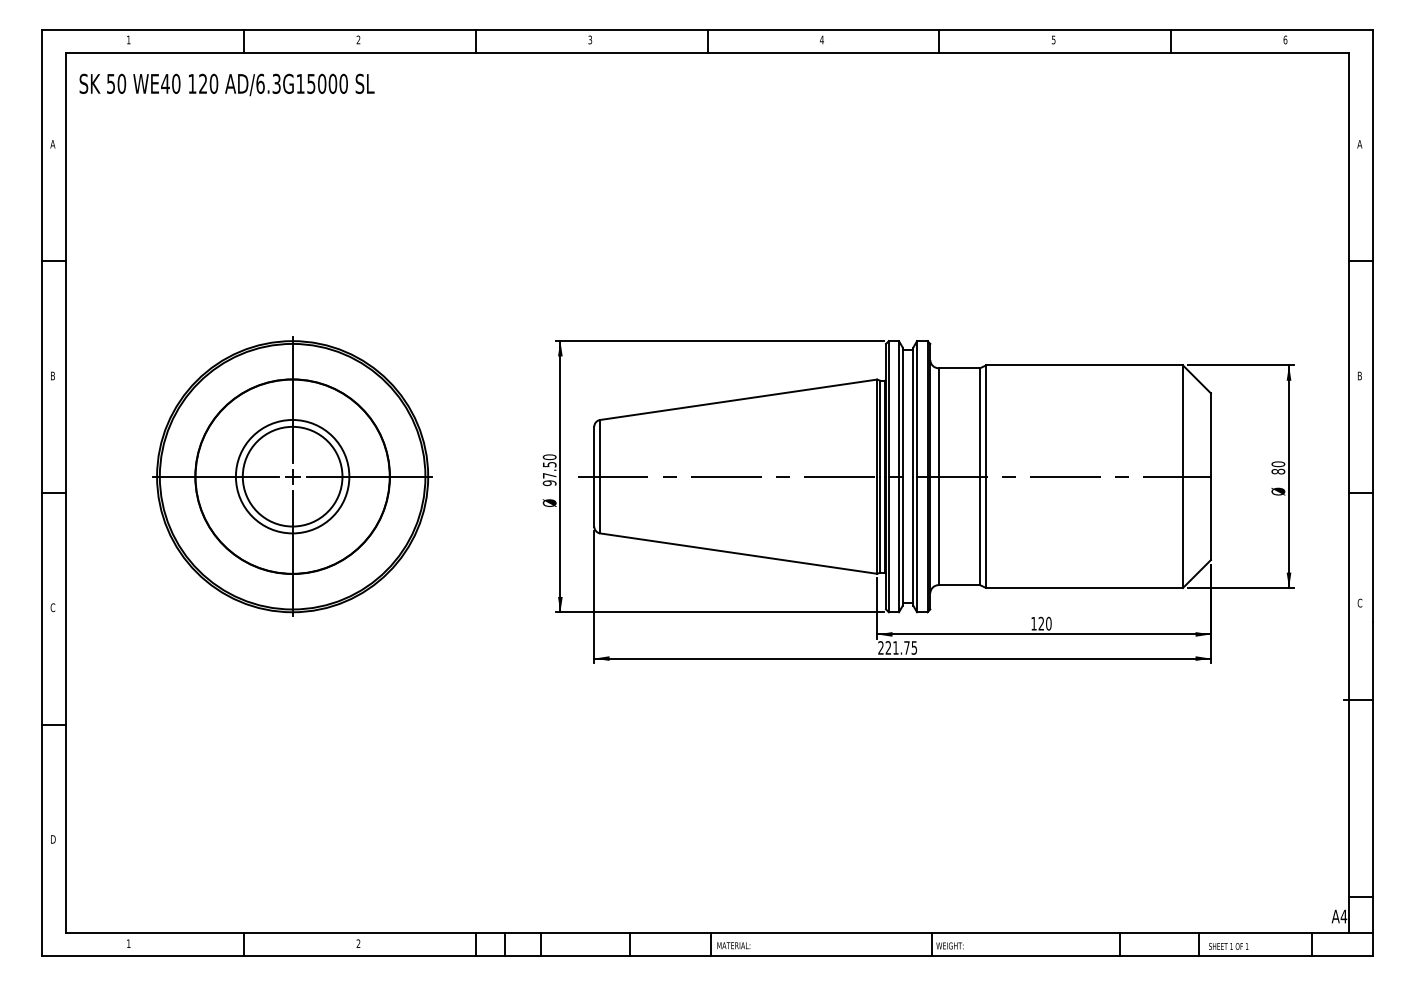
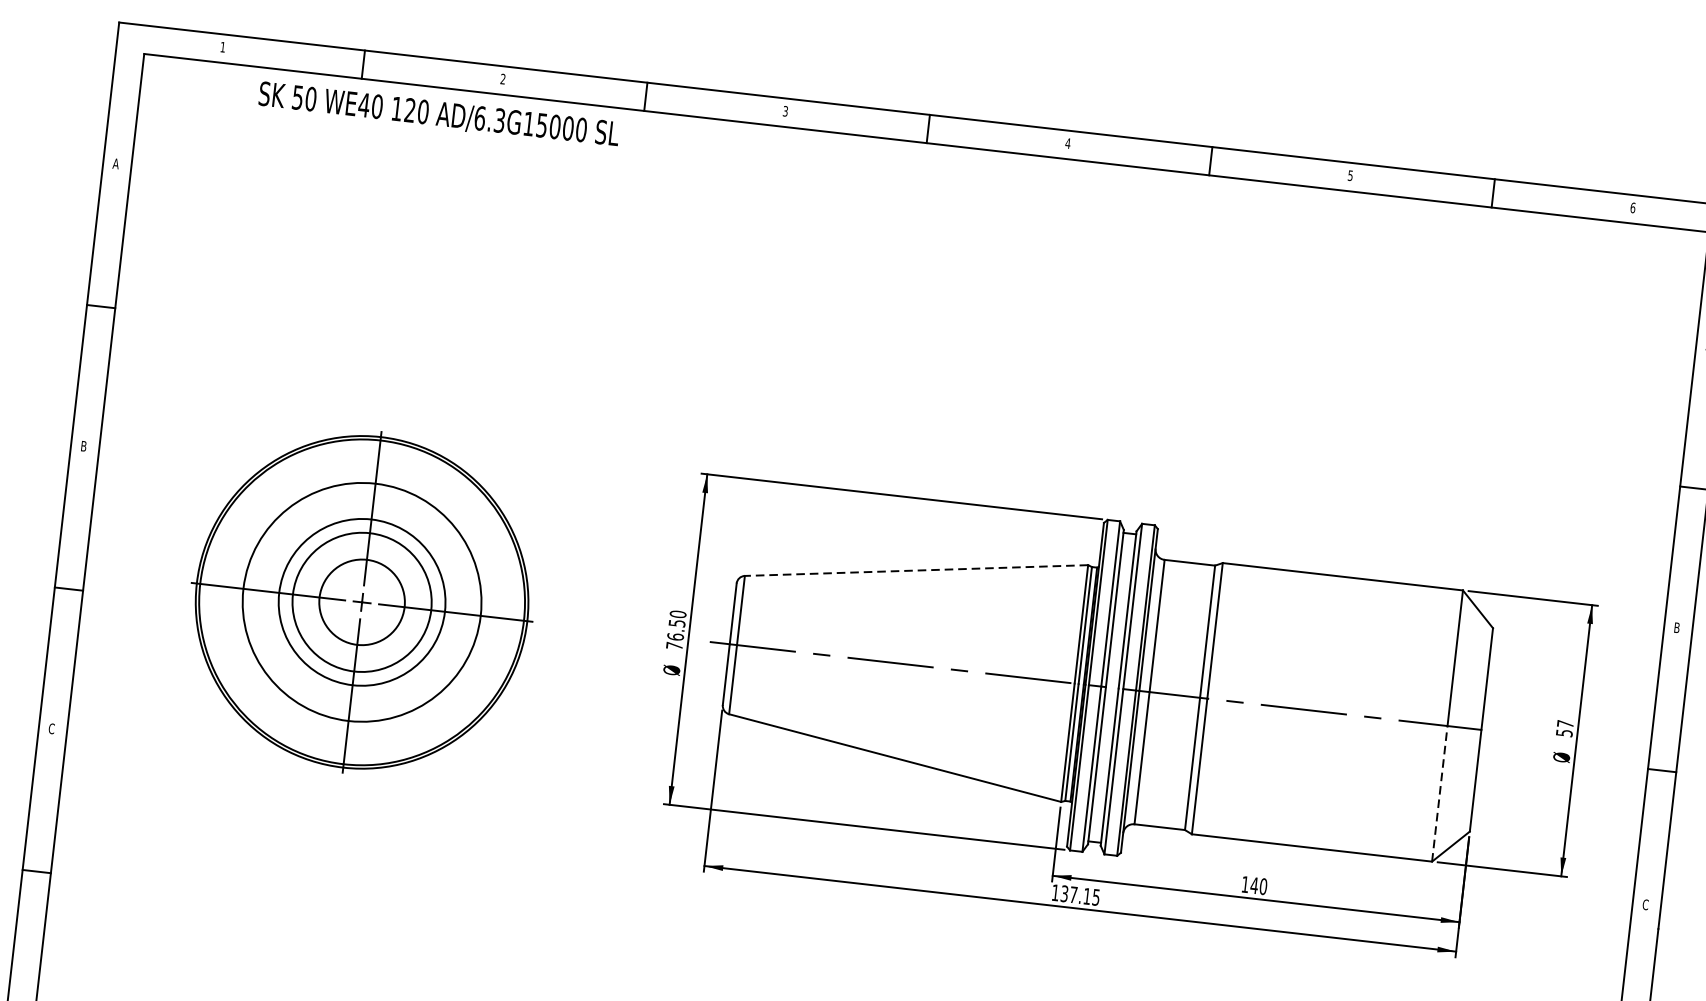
text: (226, 84) -> (438, 114), moved
line: (738, 399) -> (916, 570), solid -> dashed
text: (1278, 467) -> (1565, 728), 80 -> 57
circle: (292, 476) -> (361, 602), size x0.7
circle: (292, 476) -> (361, 602), size x0.7
text: (549, 479) -> (674, 641), 97.50 -> 76.50
line: (1183, 532) -> (1440, 794), solid -> dashed
text: (1041, 623) -> (1254, 885), 120 -> 140
text: (893, 647) -> (1070, 894), 221.75 -> 137.15

